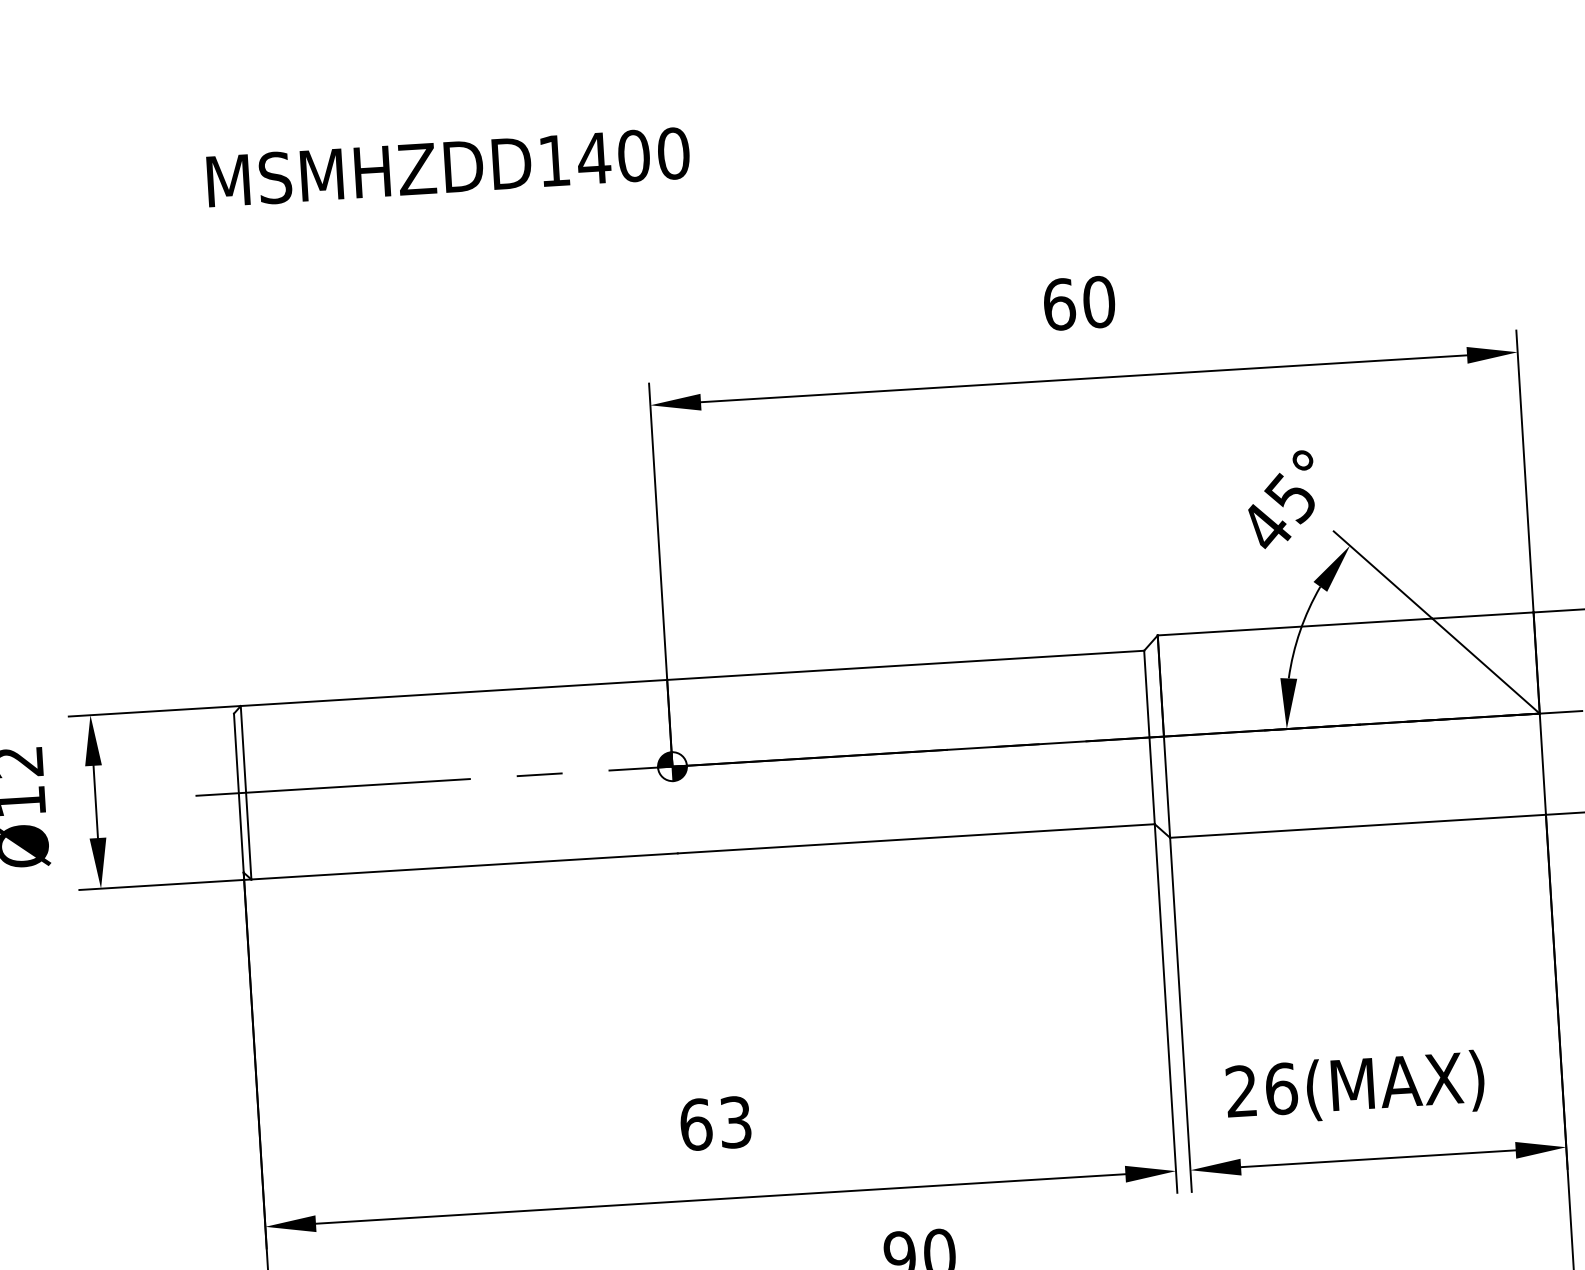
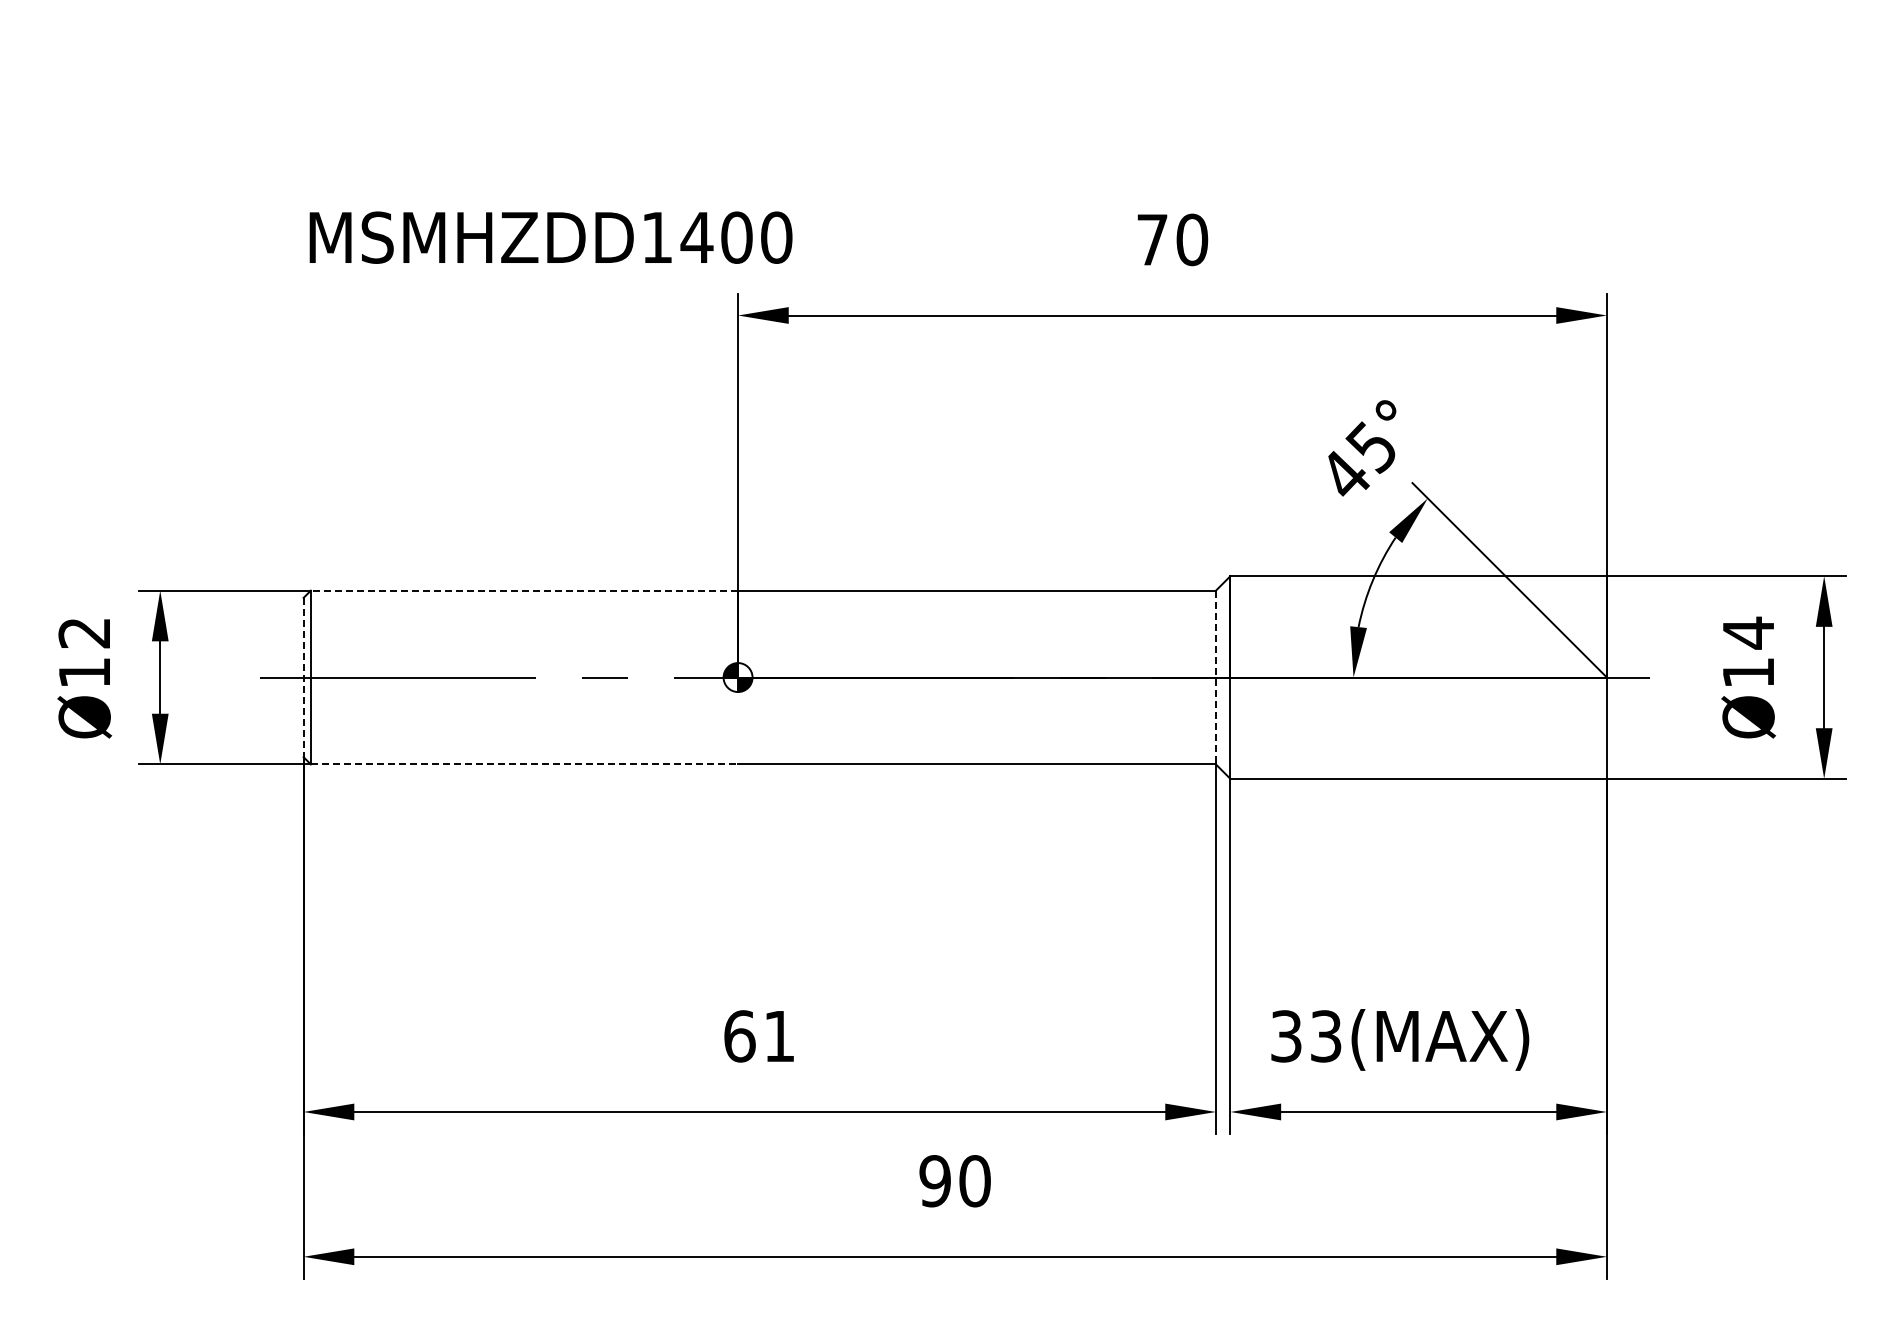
text: (447, 167) -> (550, 237), moved
text: (1059, 304) -> (1152, 239), 60 -> 70
line: (454, 692) -> (524, 590), solid -> dashed
line: (1149, 737) -> (1215, 677), solid -> dashed
line: (238, 793) -> (303, 677), solid -> dashed
line: (464, 866) -> (524, 764), solid -> dashed
text: (1261, 1090) -> (1306, 1036), 26(MAX) -> 33(MAX)
text: (735, 1122) -> (779, 1036), 63 -> 61

